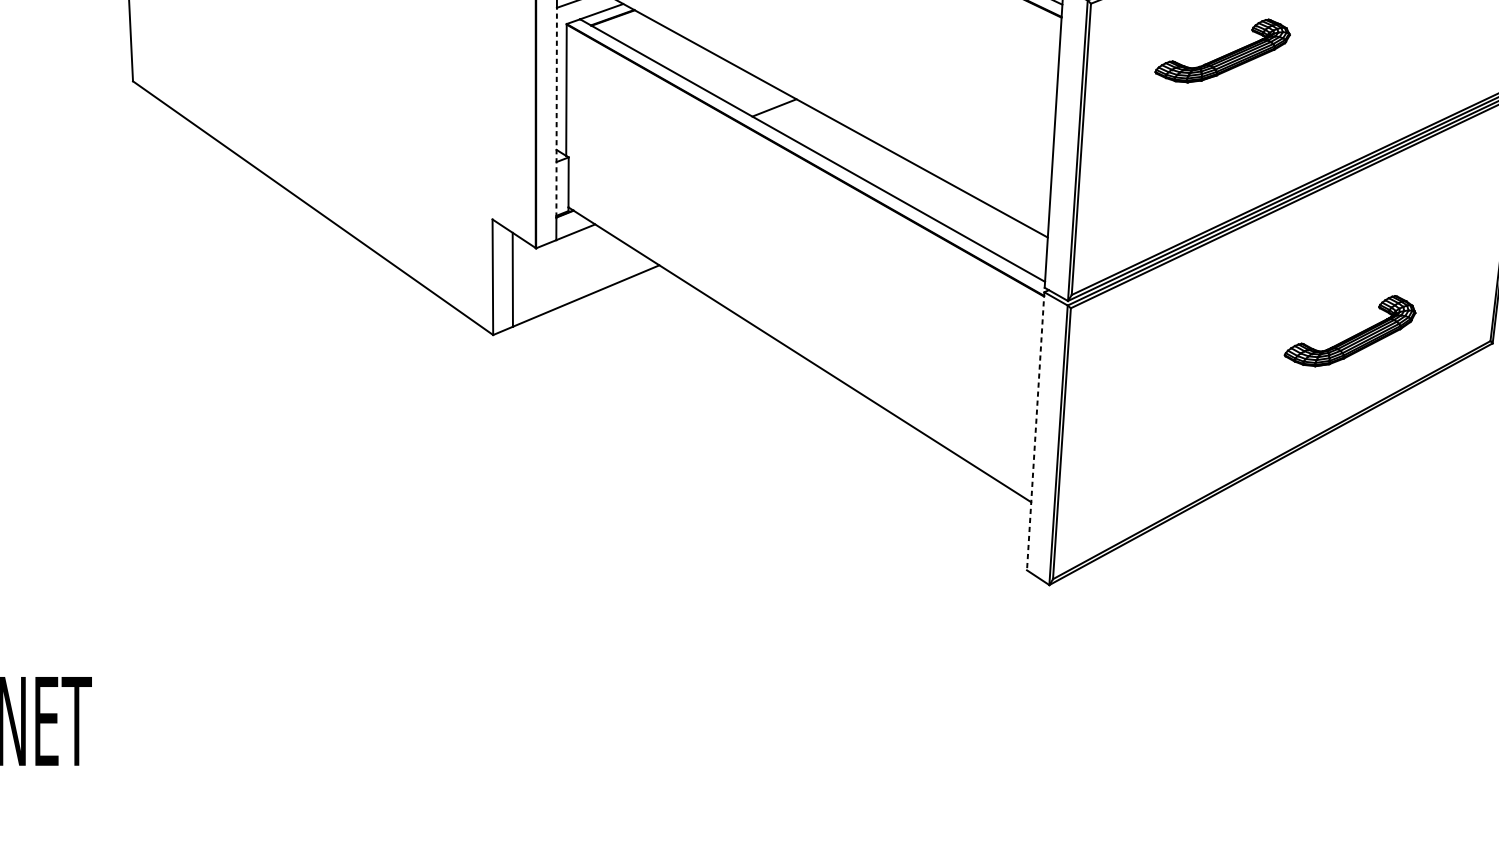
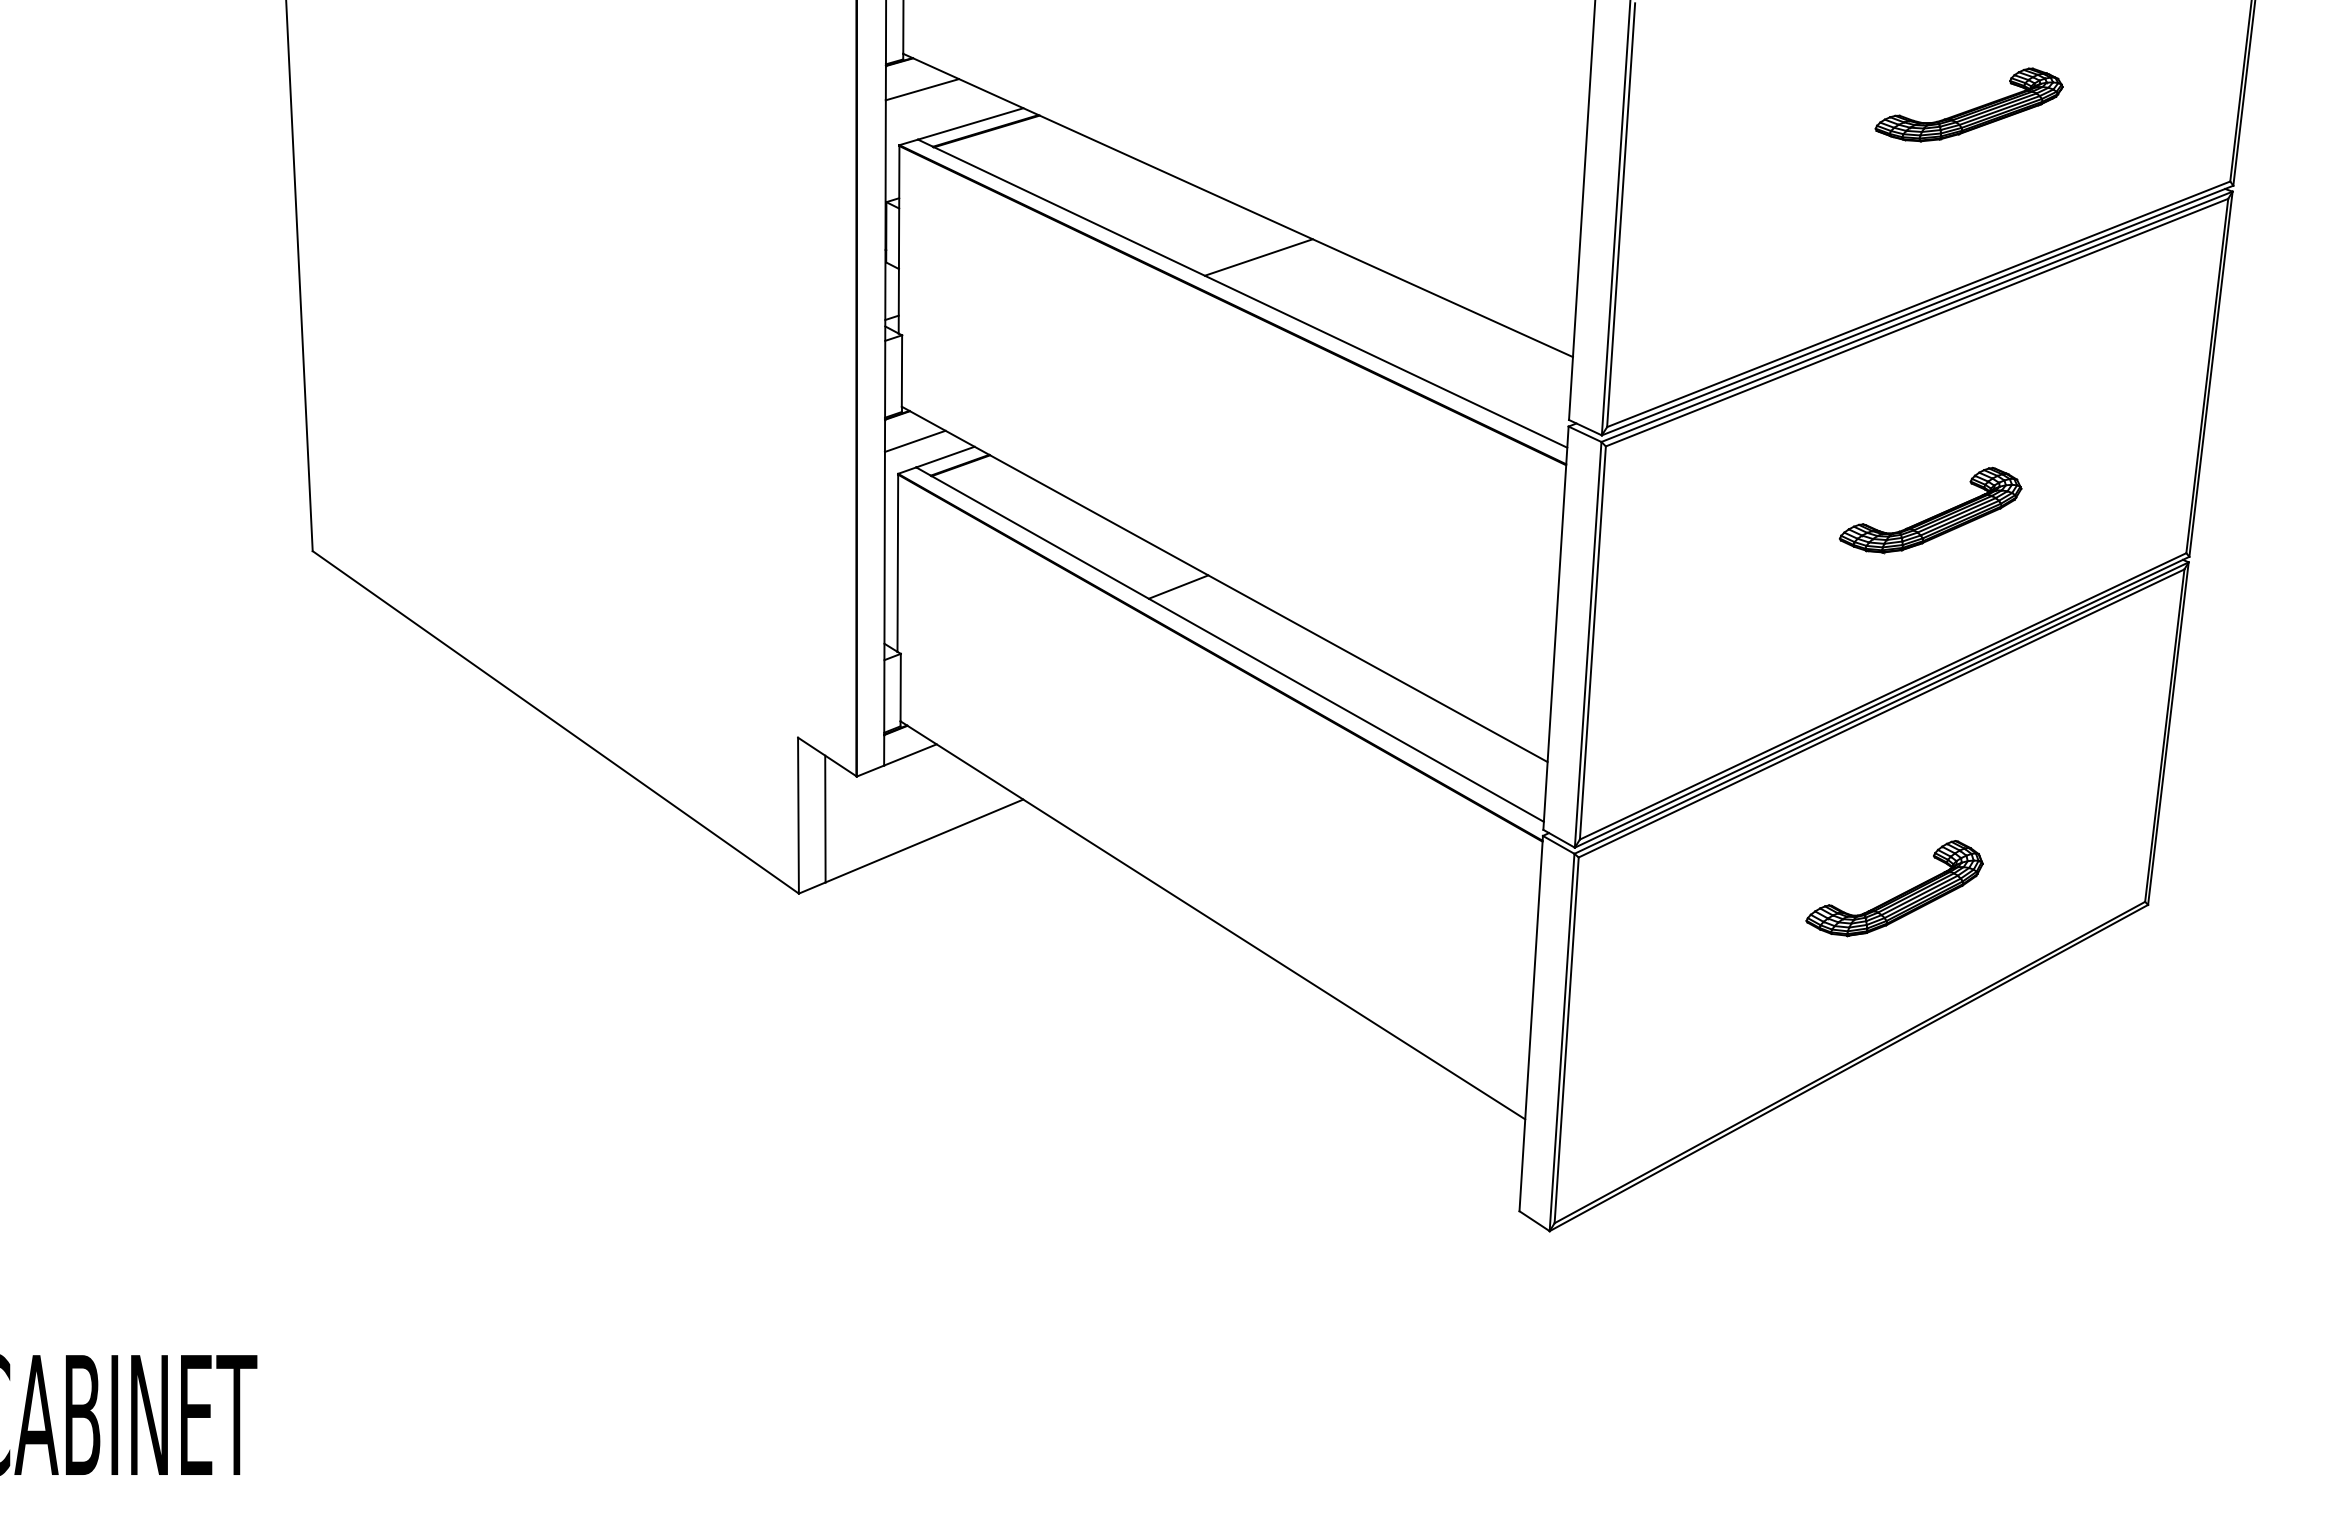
part: (1223, 55) -> (1931, 516), moved
line: (556, 112) -> (884, 593), dashed -> solid
part: (1352, 336) -> (1897, 895), moved
line: (1035, 431) -> (1531, 1024), dashed -> solid

